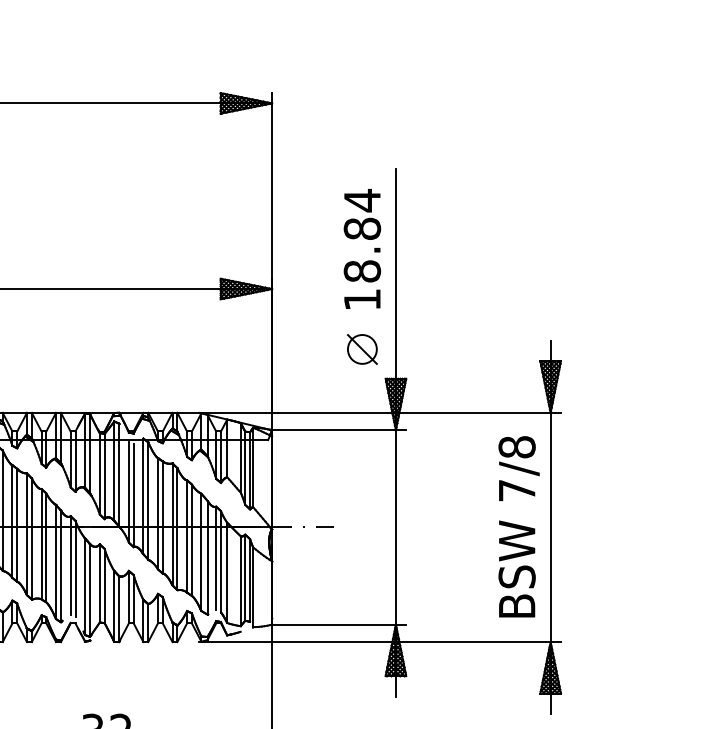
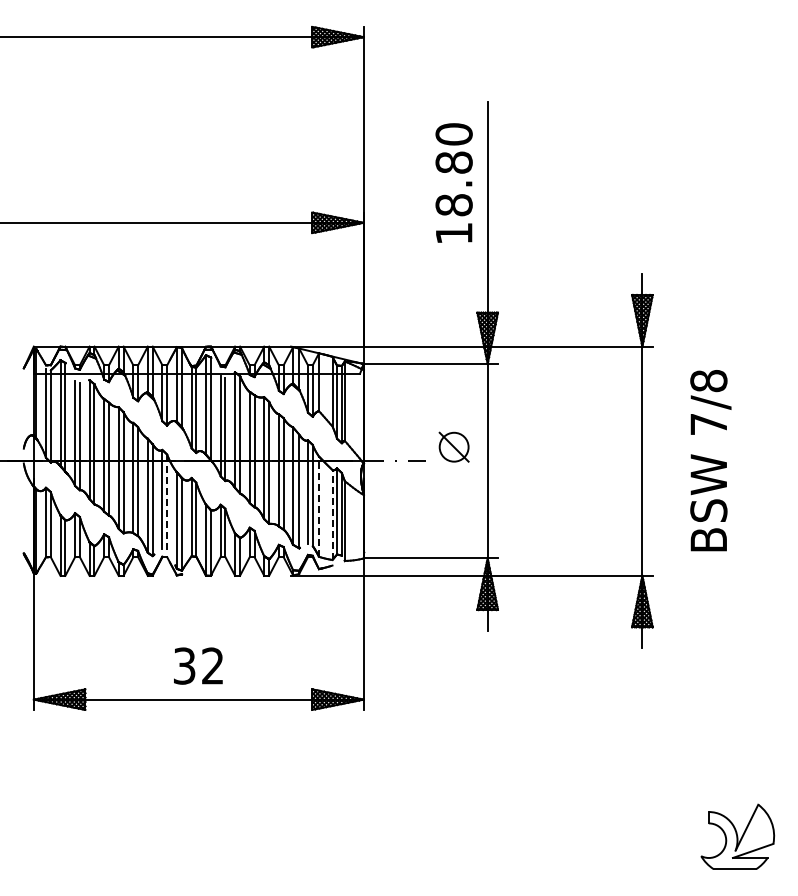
text: (361, 200) -> (453, 134), 18.84 -> 18.80
part: (361, 348) -> (453, 446), moved
text: (518, 526) -> (710, 460), moved
line: (75, 568) -> (167, 502), solid -> dashed
line: (227, 572) -> (319, 506), solid -> dashed
line: (240, 581) -> (332, 515), solid -> dashed

